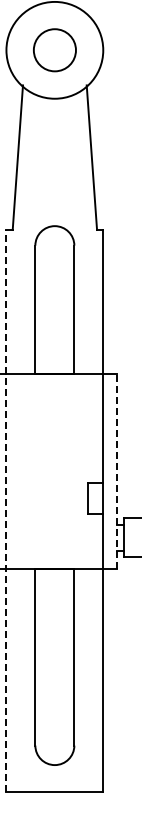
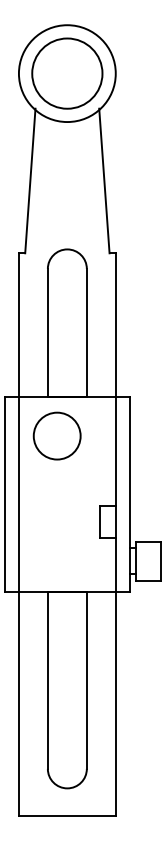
circle: (55, 50) -> (67, 73), size x1.67
circle: (44, 412) -> (56, 435), added
line: (117, 471) -> (129, 494), dashed -> solid
line: (6, 511) -> (18, 534), dashed -> solid

